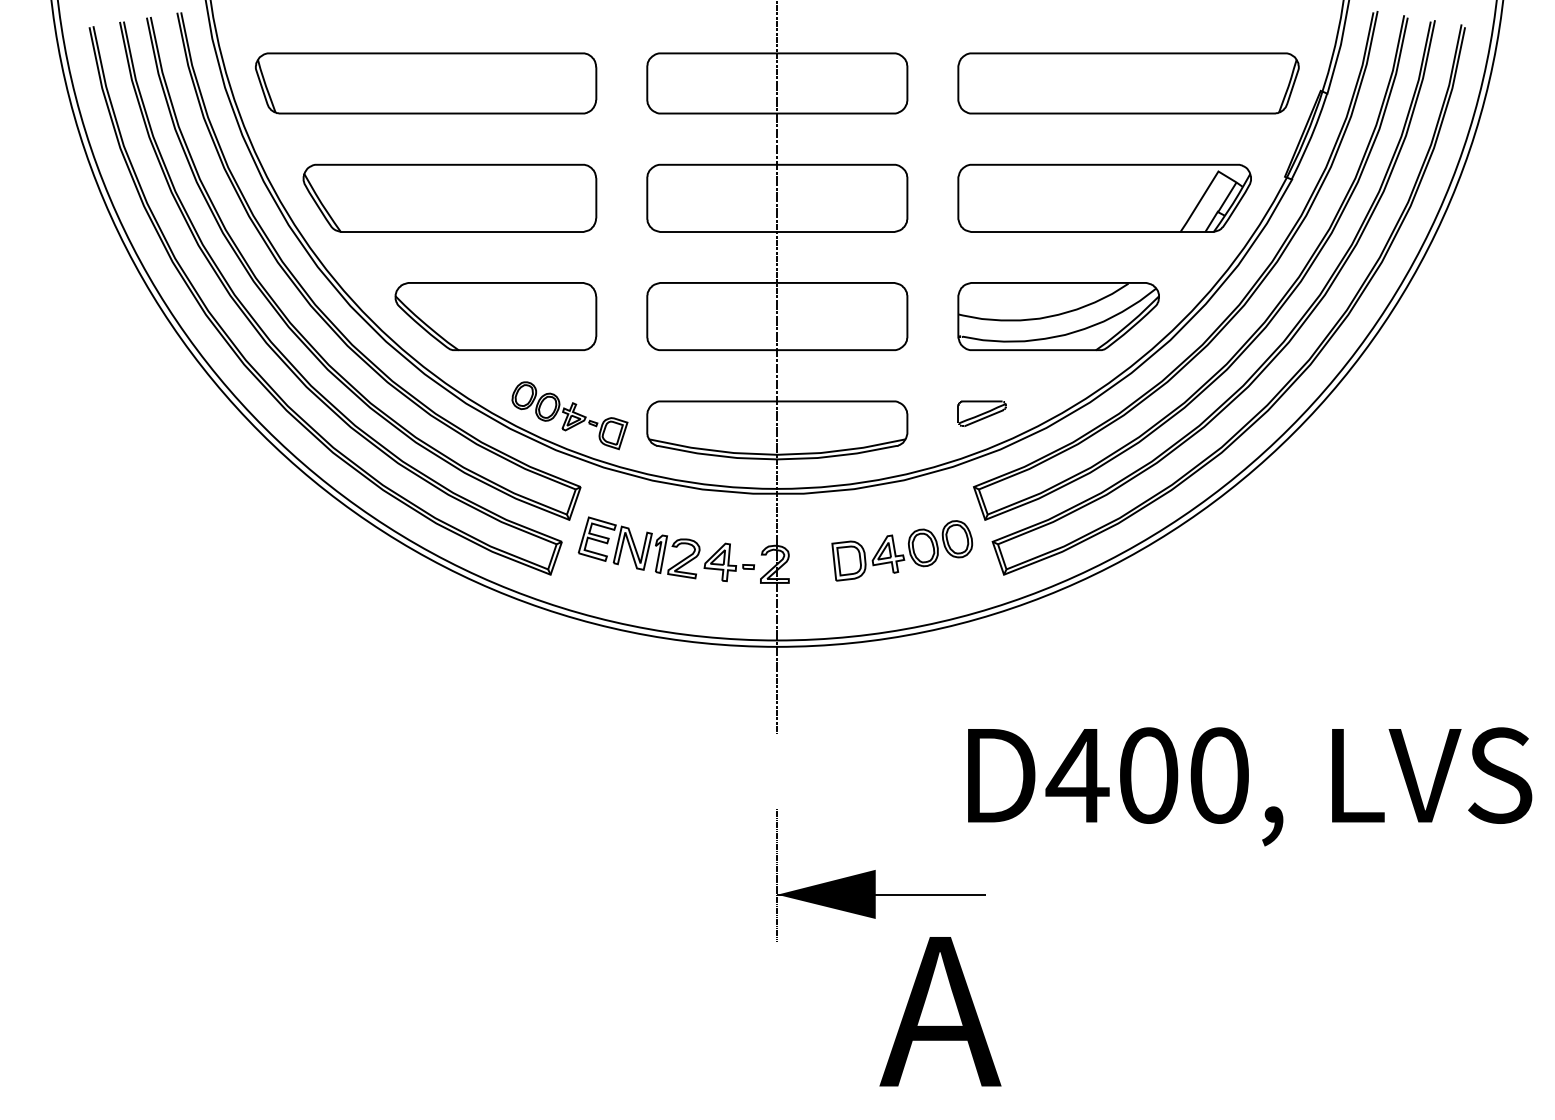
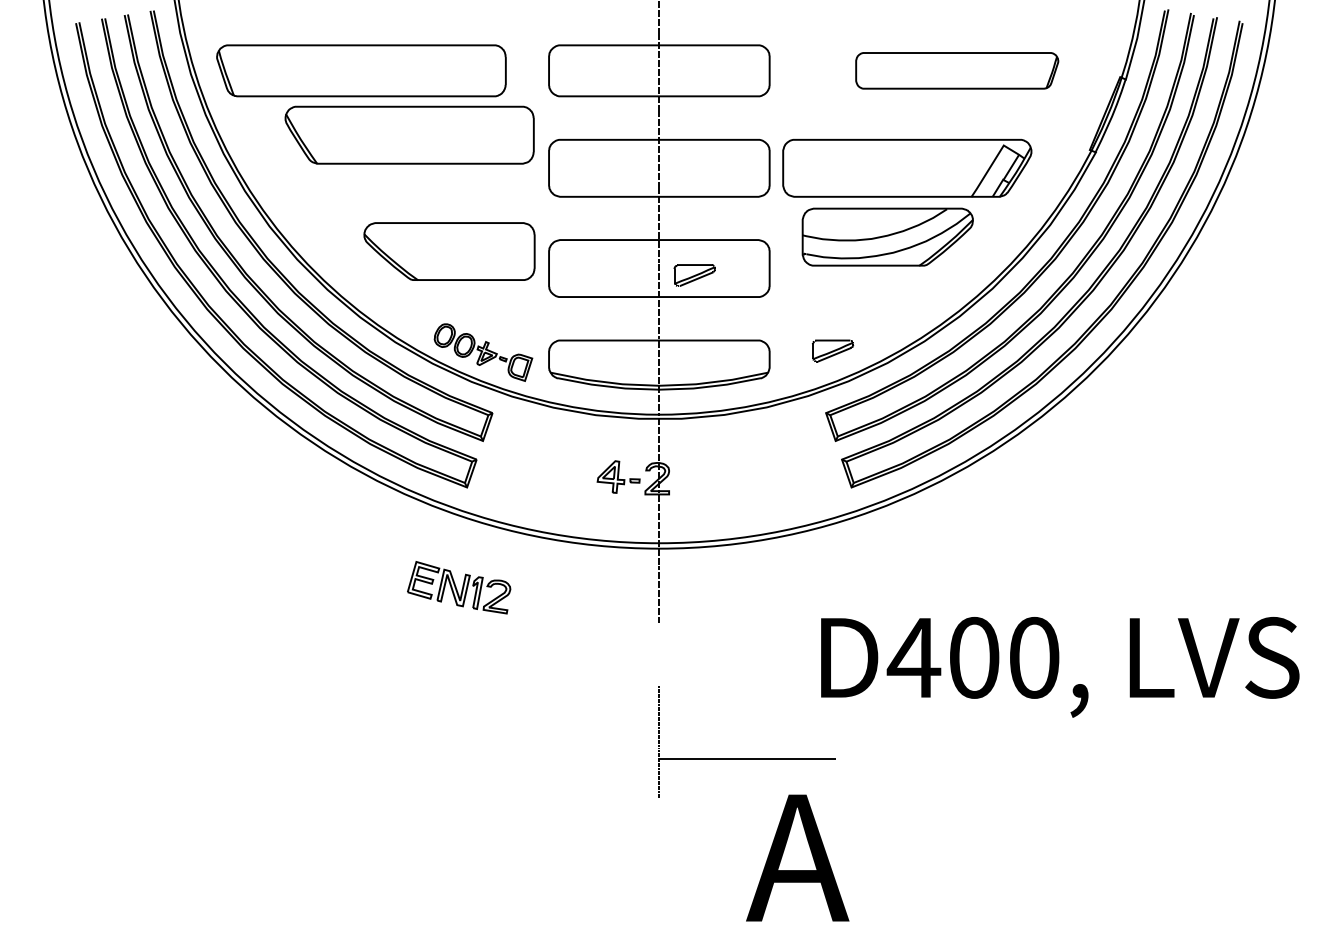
part: (1128, 83) -> (957, 70), size x0.7
part: (449, 197) -> (409, 134), moved
part: (1104, 197) -> (907, 167), moved
part: (495, 316) -> (449, 251), moved
part: (1058, 316) -> (887, 237), moved
part: (818, 324) -> (694, 275), added
part: (638, 547) -> (458, 587), moved
part: (902, 550) -> (765, 466), removed
fill: (826, 894) -> (701, 758), removed

